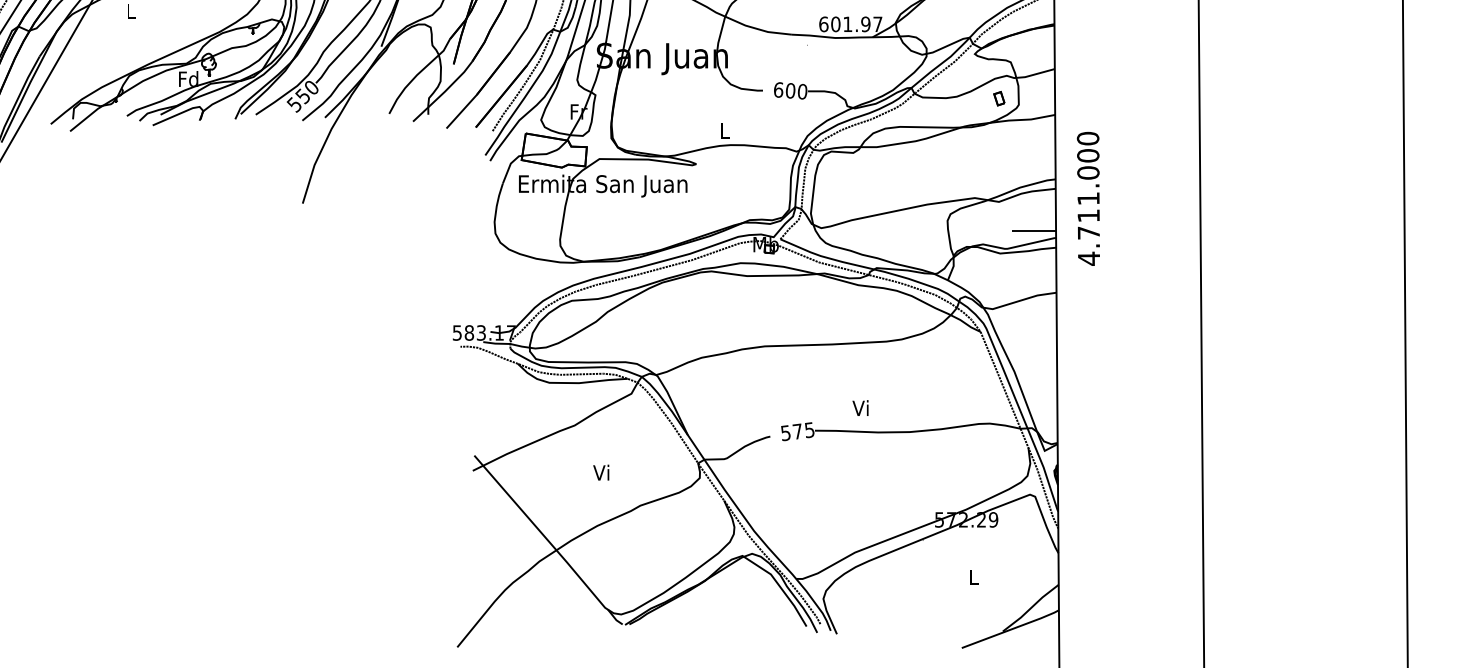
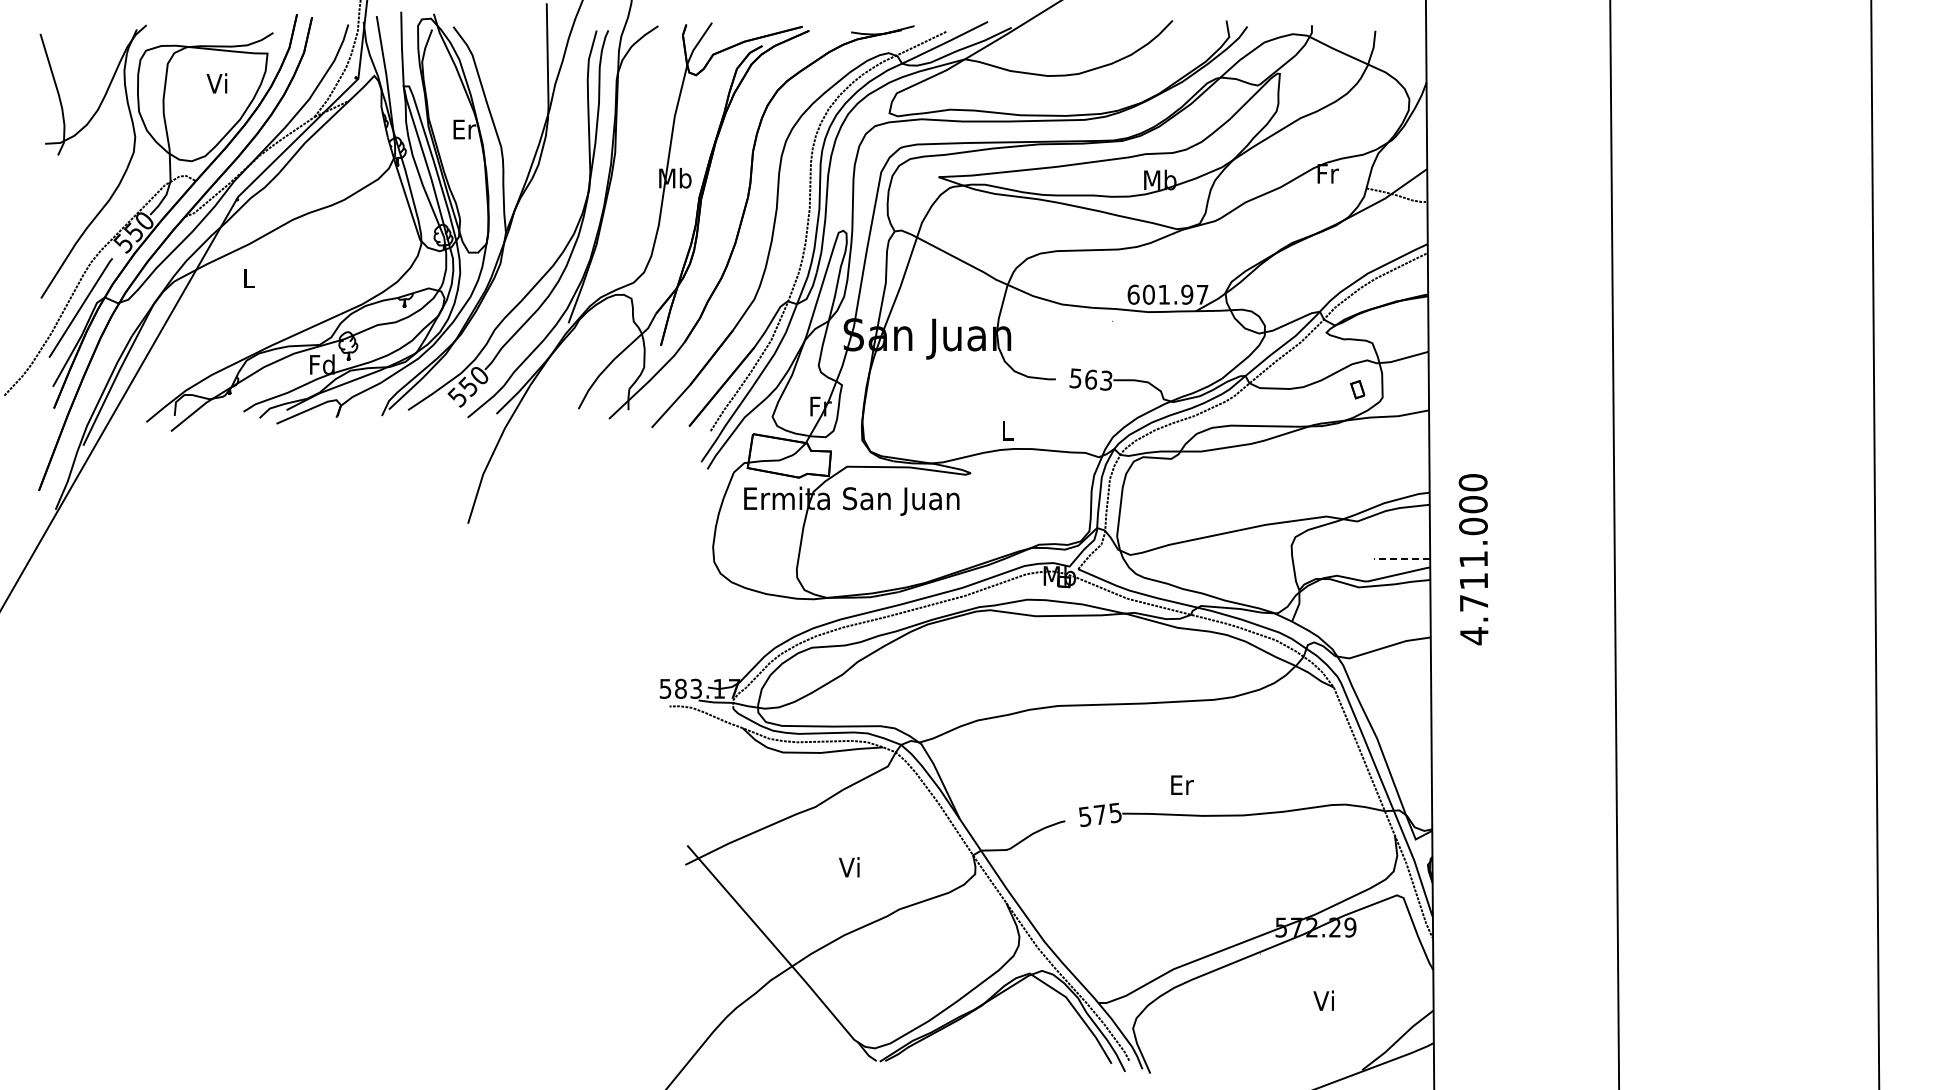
text: (790, 90) -> (1090, 379), 600 -> 563
text: (1088, 198) -> (1473, 559), moved
line: (1034, 230) -> (1402, 558), solid -> dashed
text: (861, 407) -> (1181, 784), Vi -> Er
text: (972, 576) -> (1323, 1000), L -> Vi

